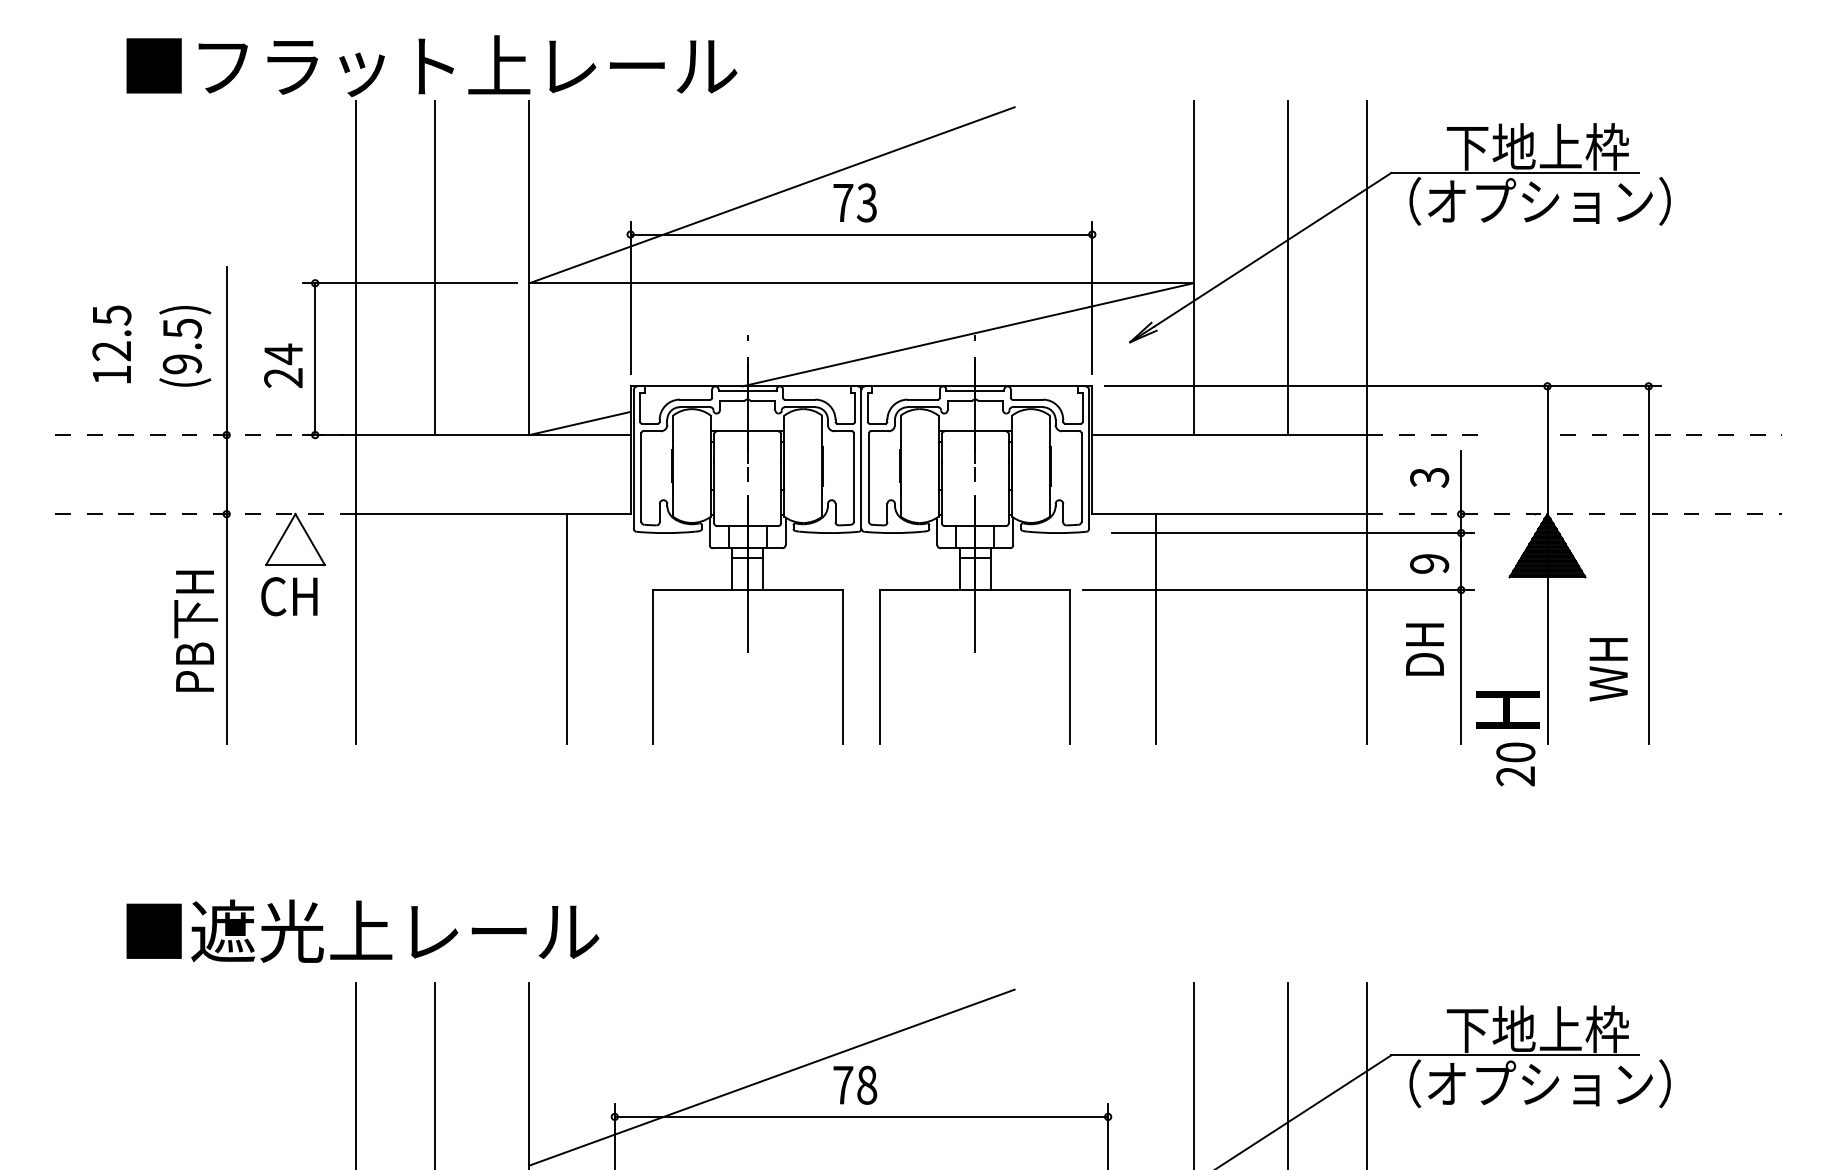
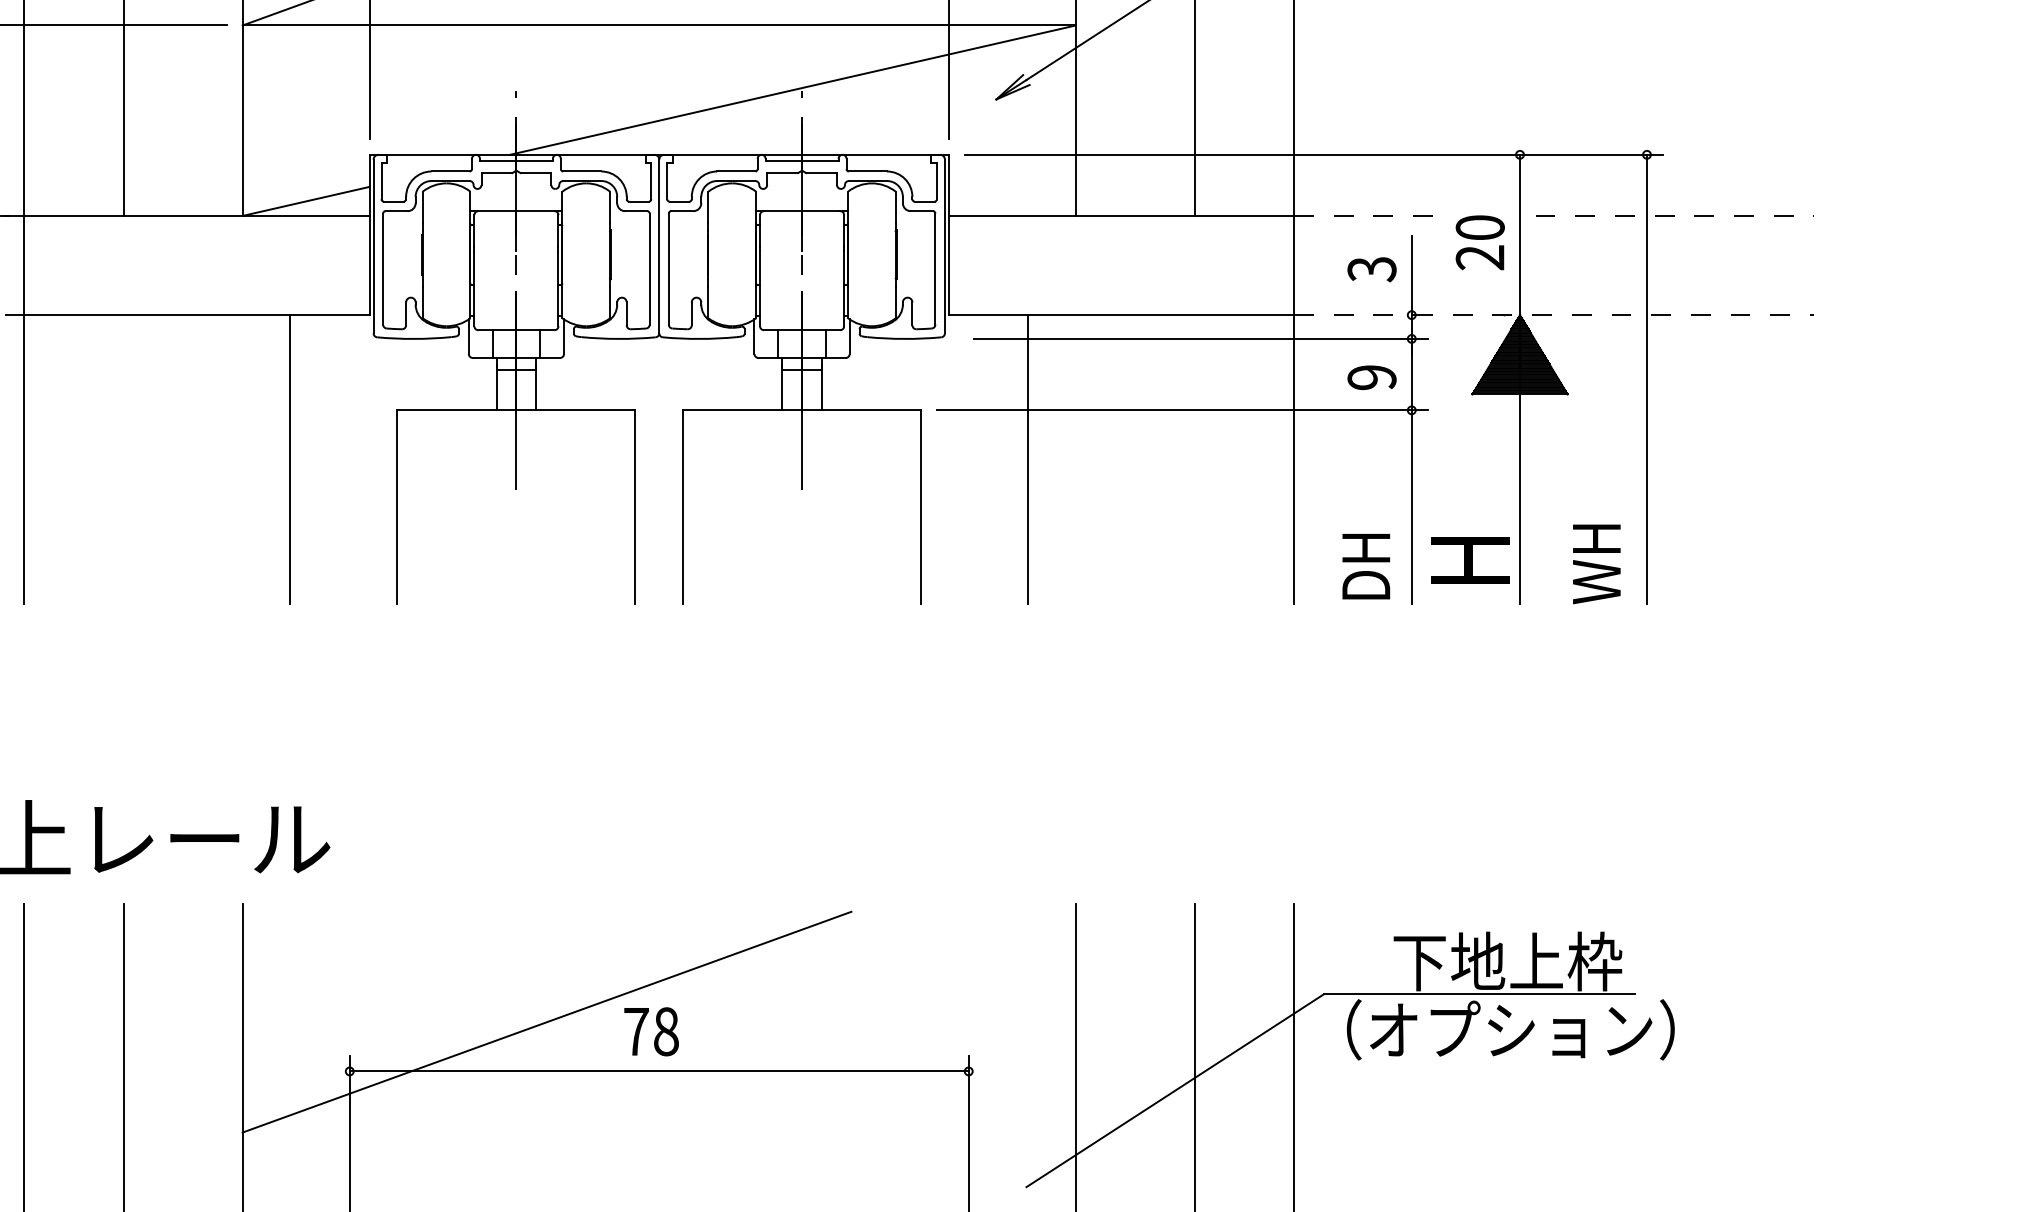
text: (1424, 649) -> (1365, 566), moved
text: (1608, 669) -> (1596, 564), moved
text: (1515, 764) -> (1479, 242), moved

